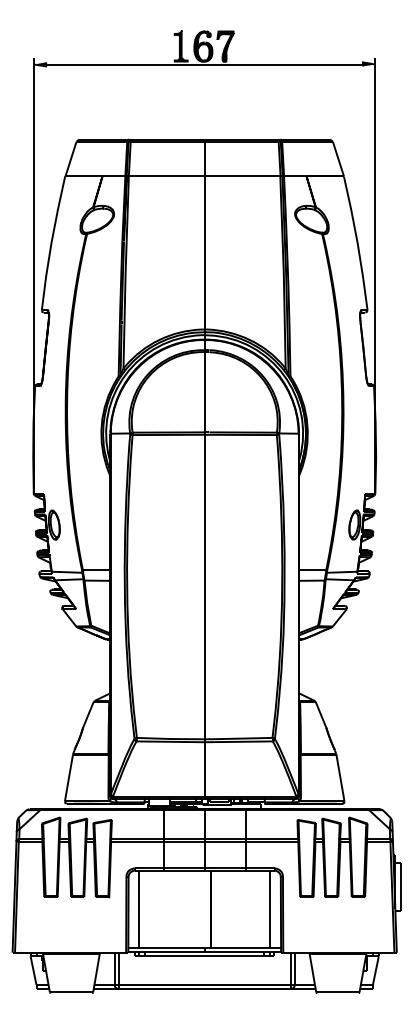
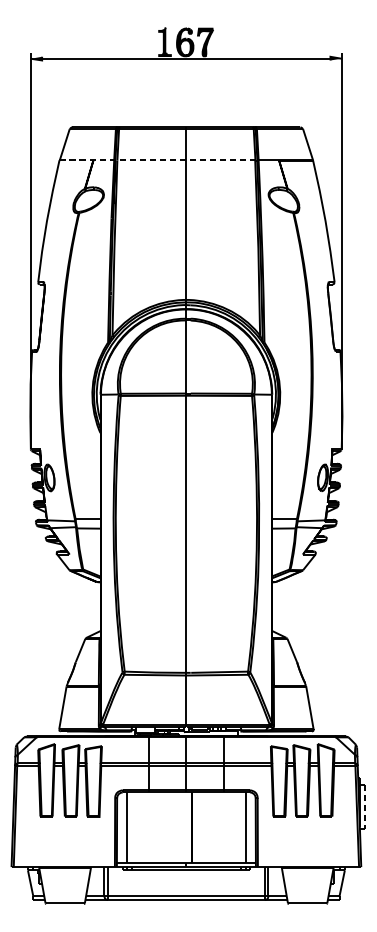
line: (173, 176) -> (158, 160), solid -> dashed
line: (401, 887) -> (365, 807), solid -> dashed

